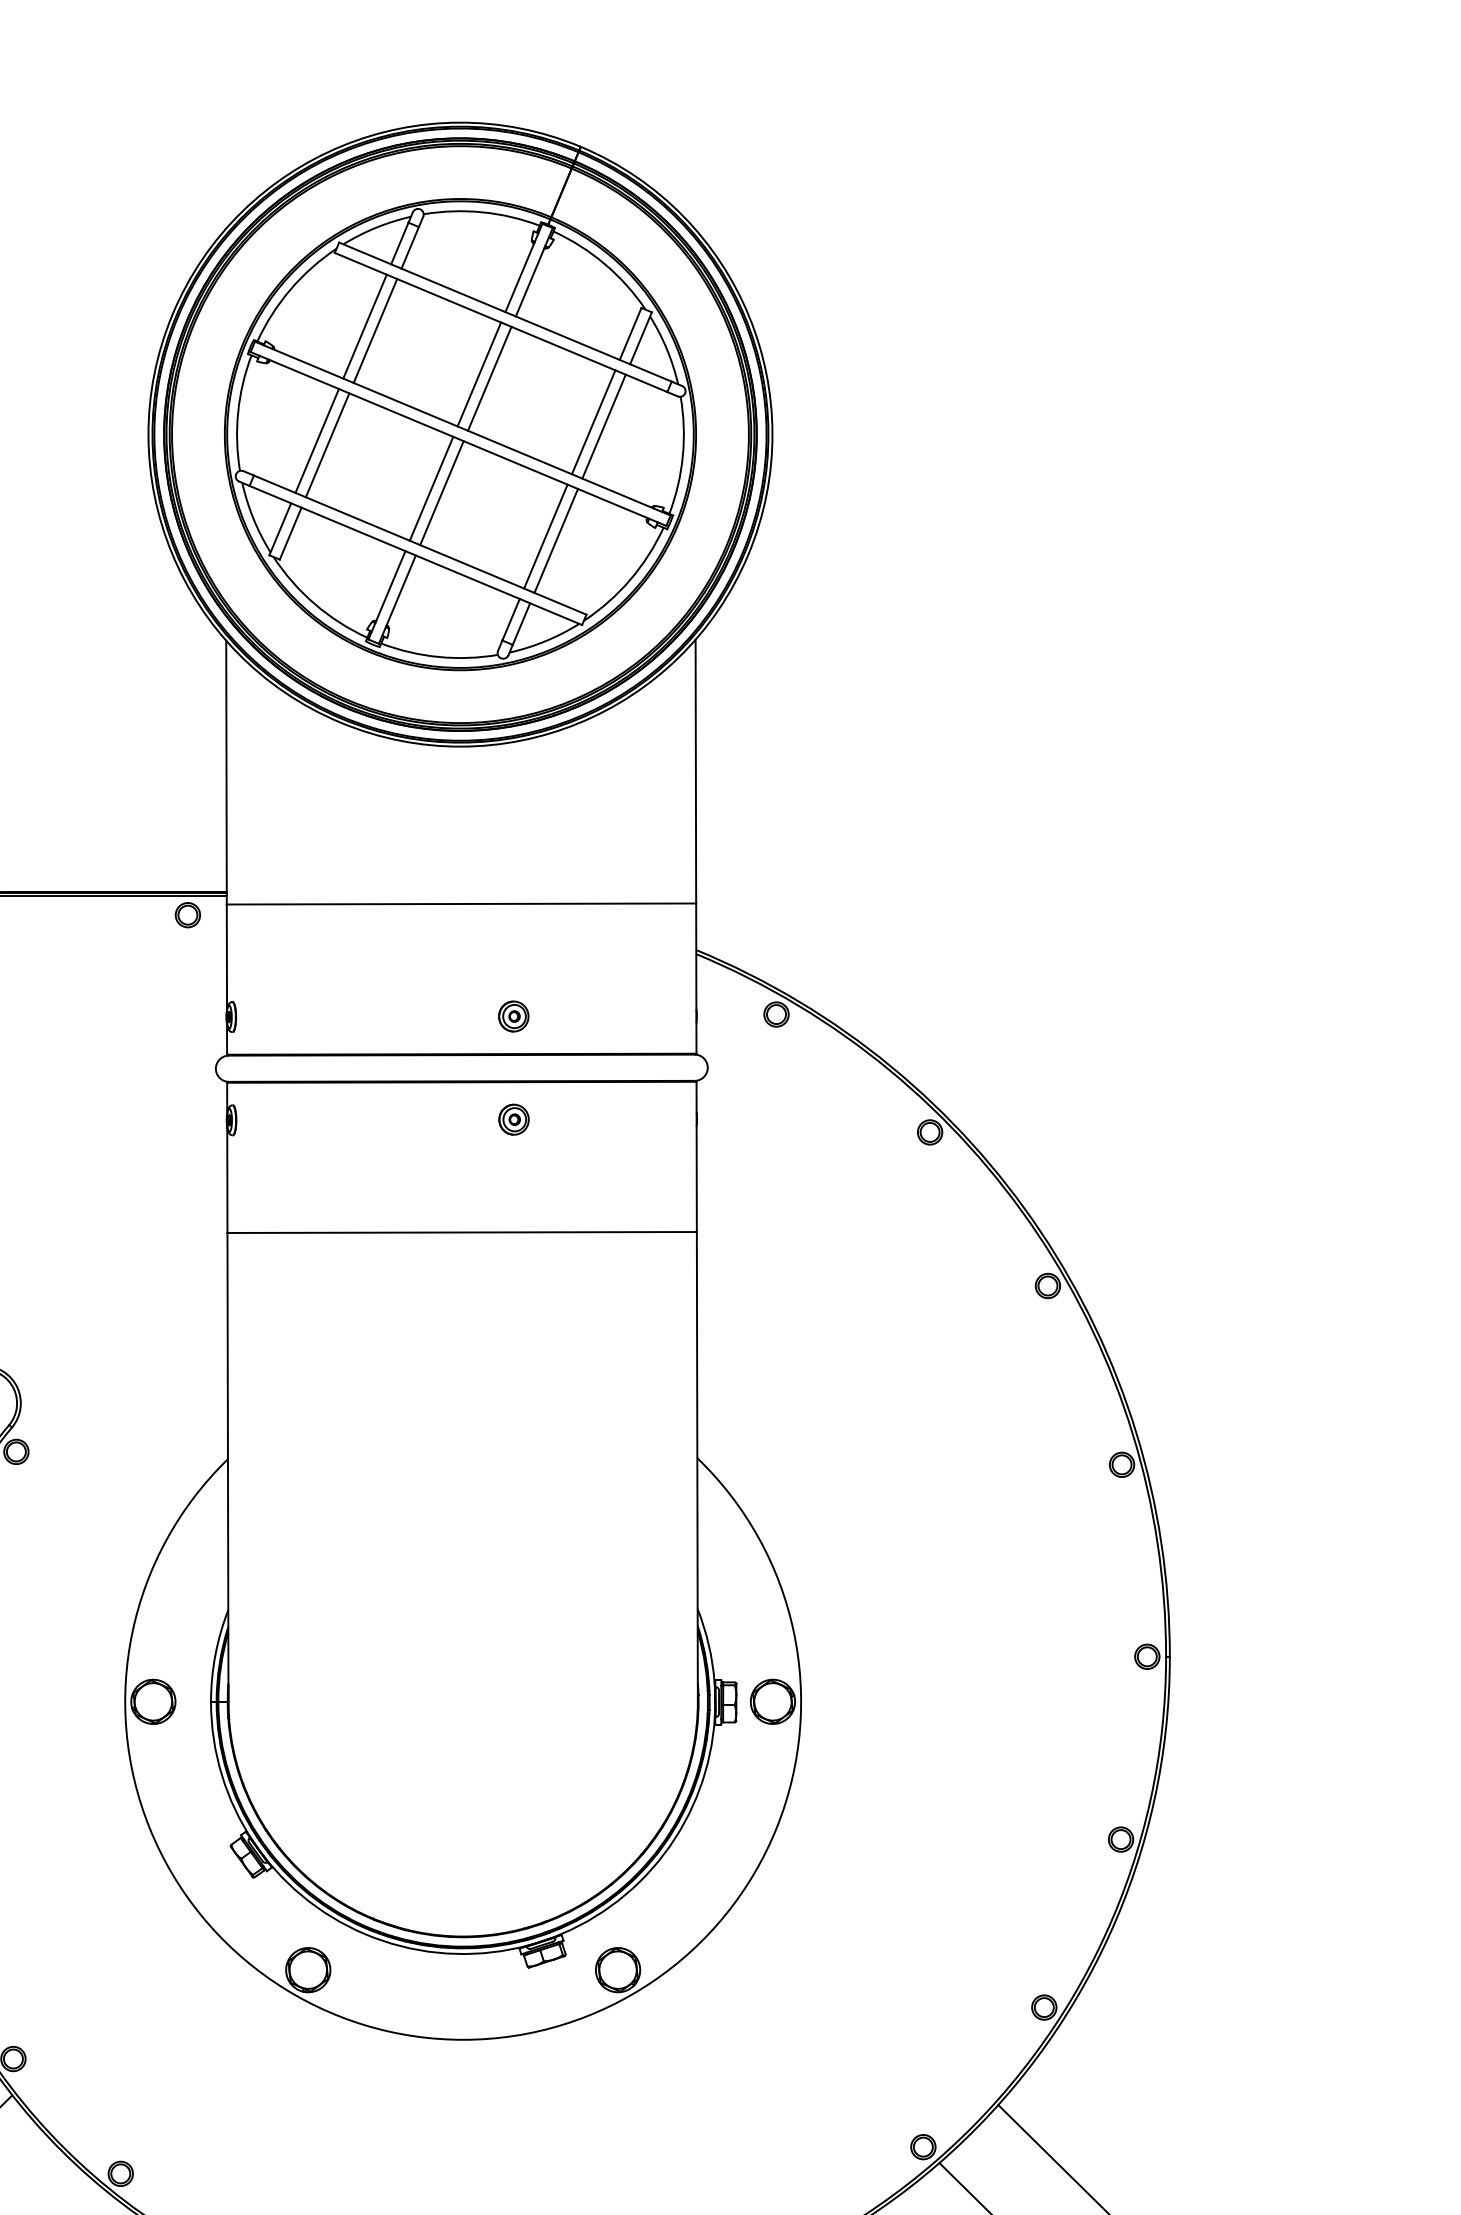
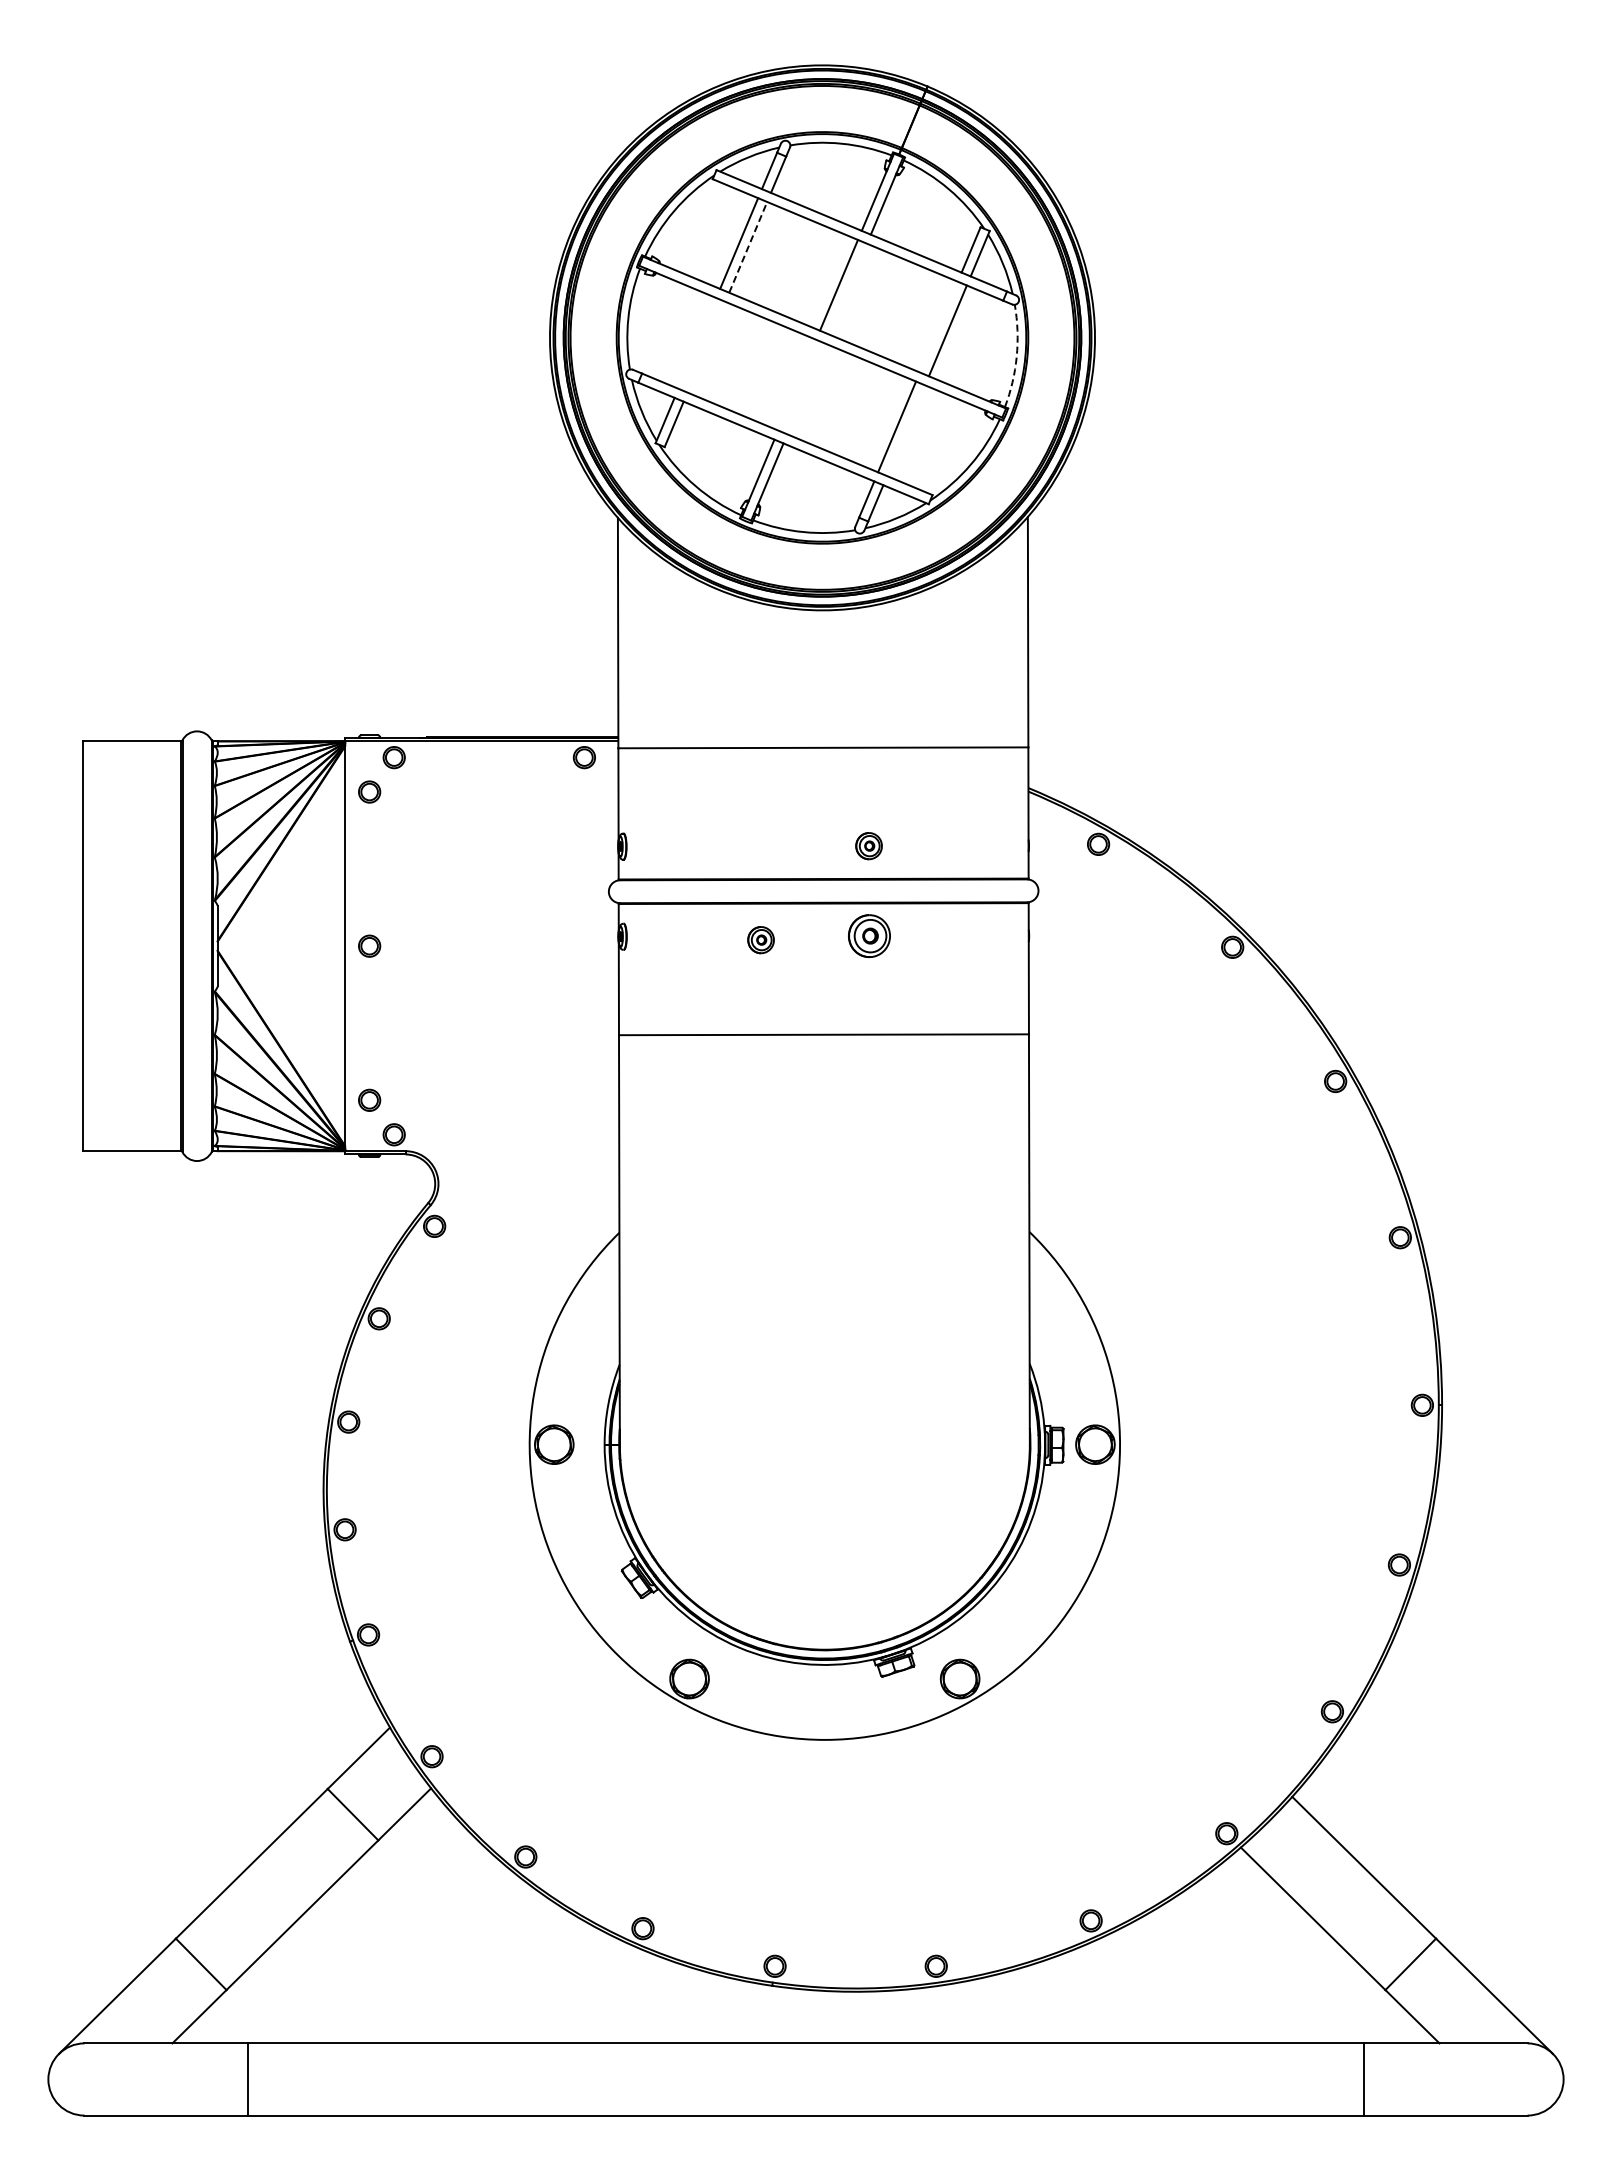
line: (375, 330) -> (748, 246), solid -> dashed
line: (490, 378) -> (848, 288), removed
line: (593, 421) -> (938, 326), removed
line: (317, 441) -> (697, 343), removed
line: (327, 444) -> (706, 346), removed
arc: (682, 455) -> (1016, 356), solid -> dashed
line: (431, 488) -> (797, 384), removed
line: (442, 492) -> (806, 388), removed
line: (556, 540) -> (906, 430), removed
part: (513, 1119) -> (868, 936), size x1.6
part: (389, 1124) -> (760, 940), added

